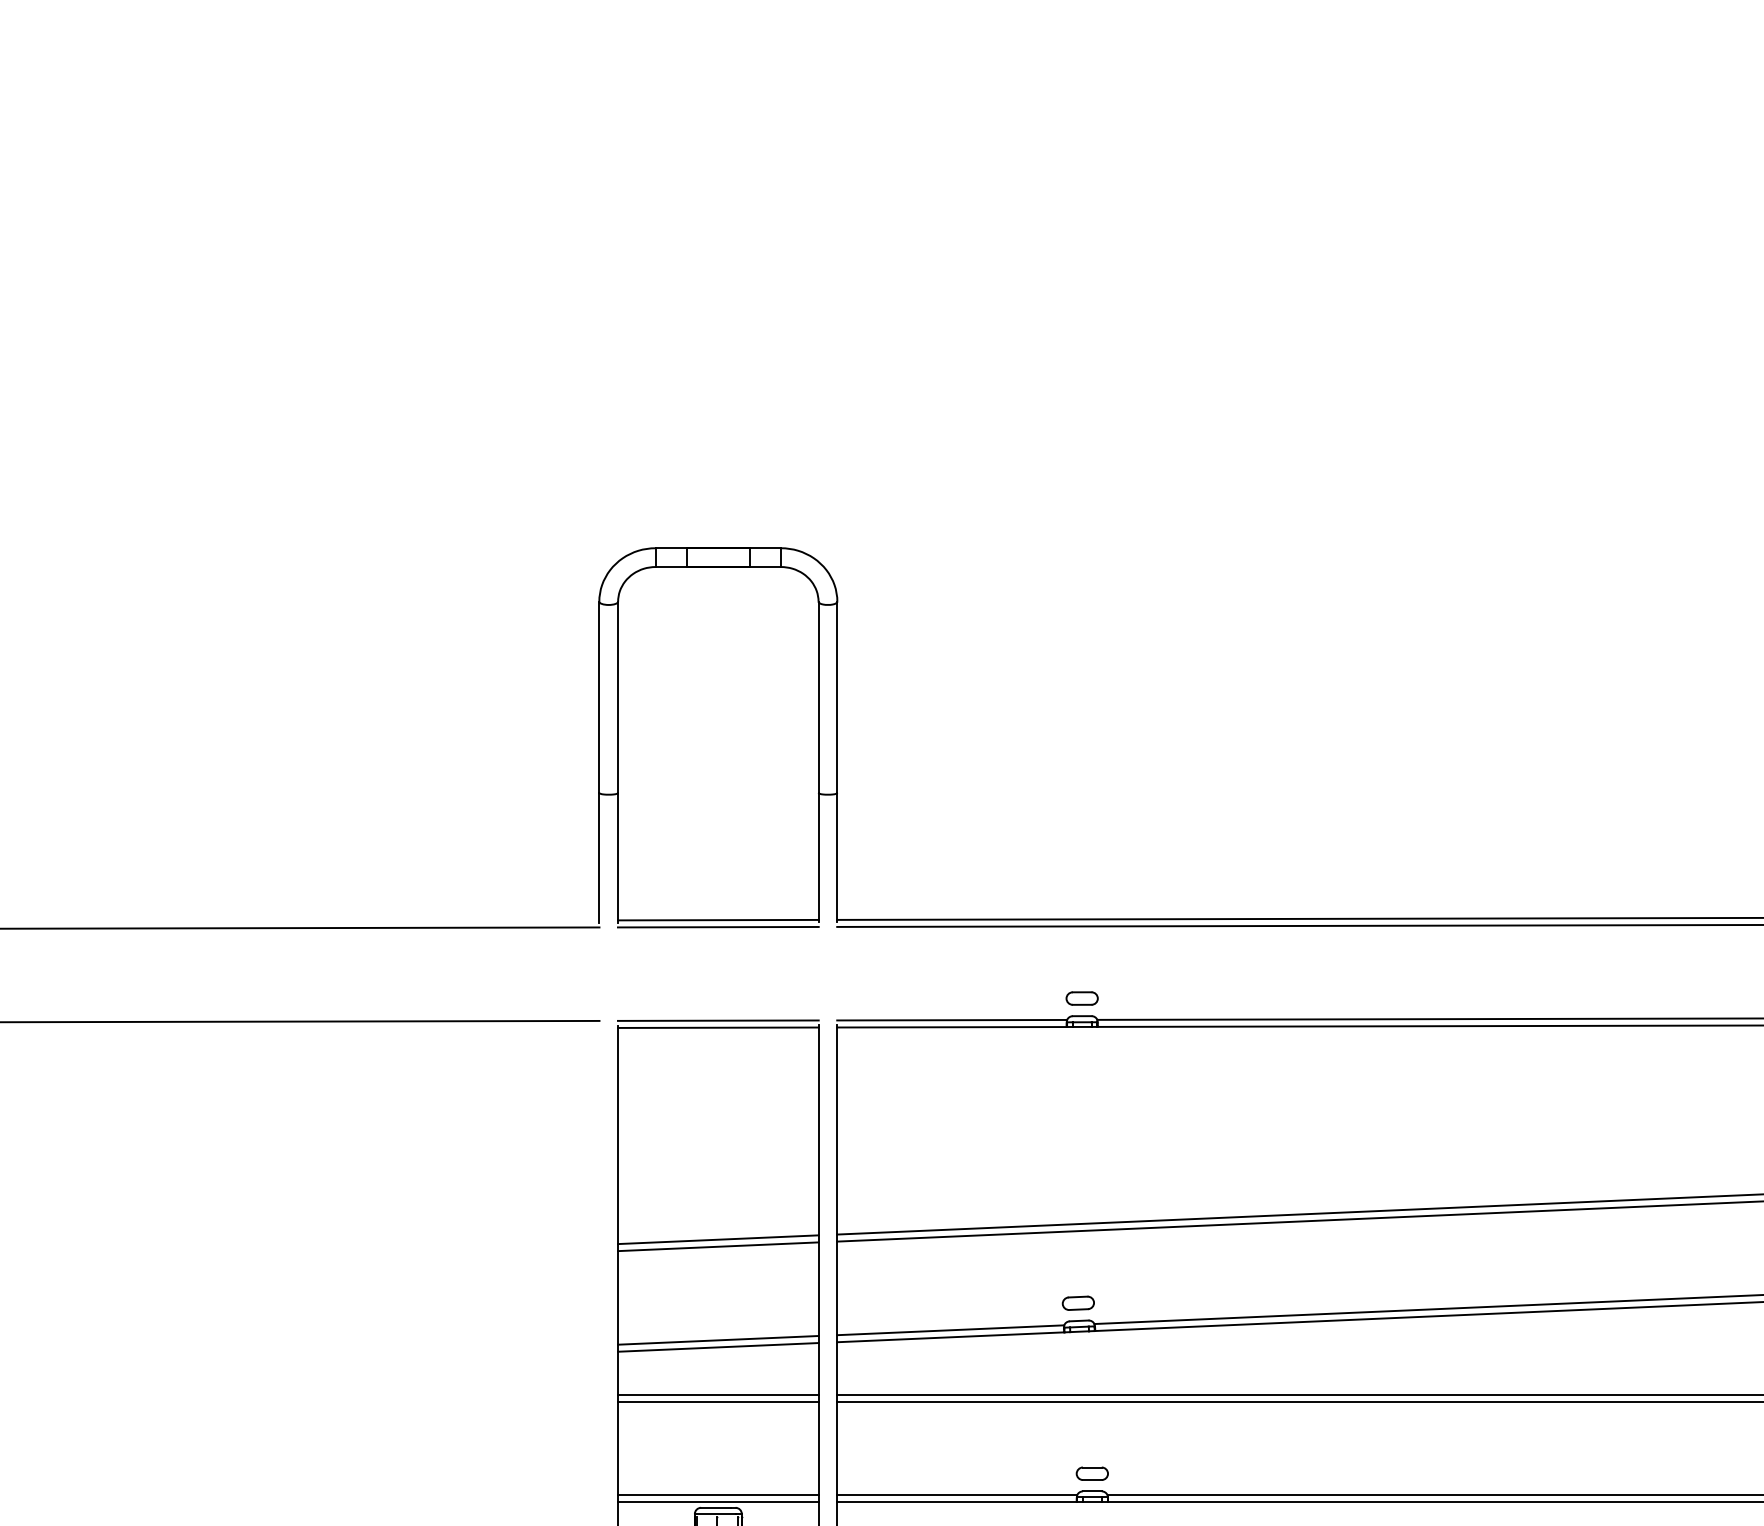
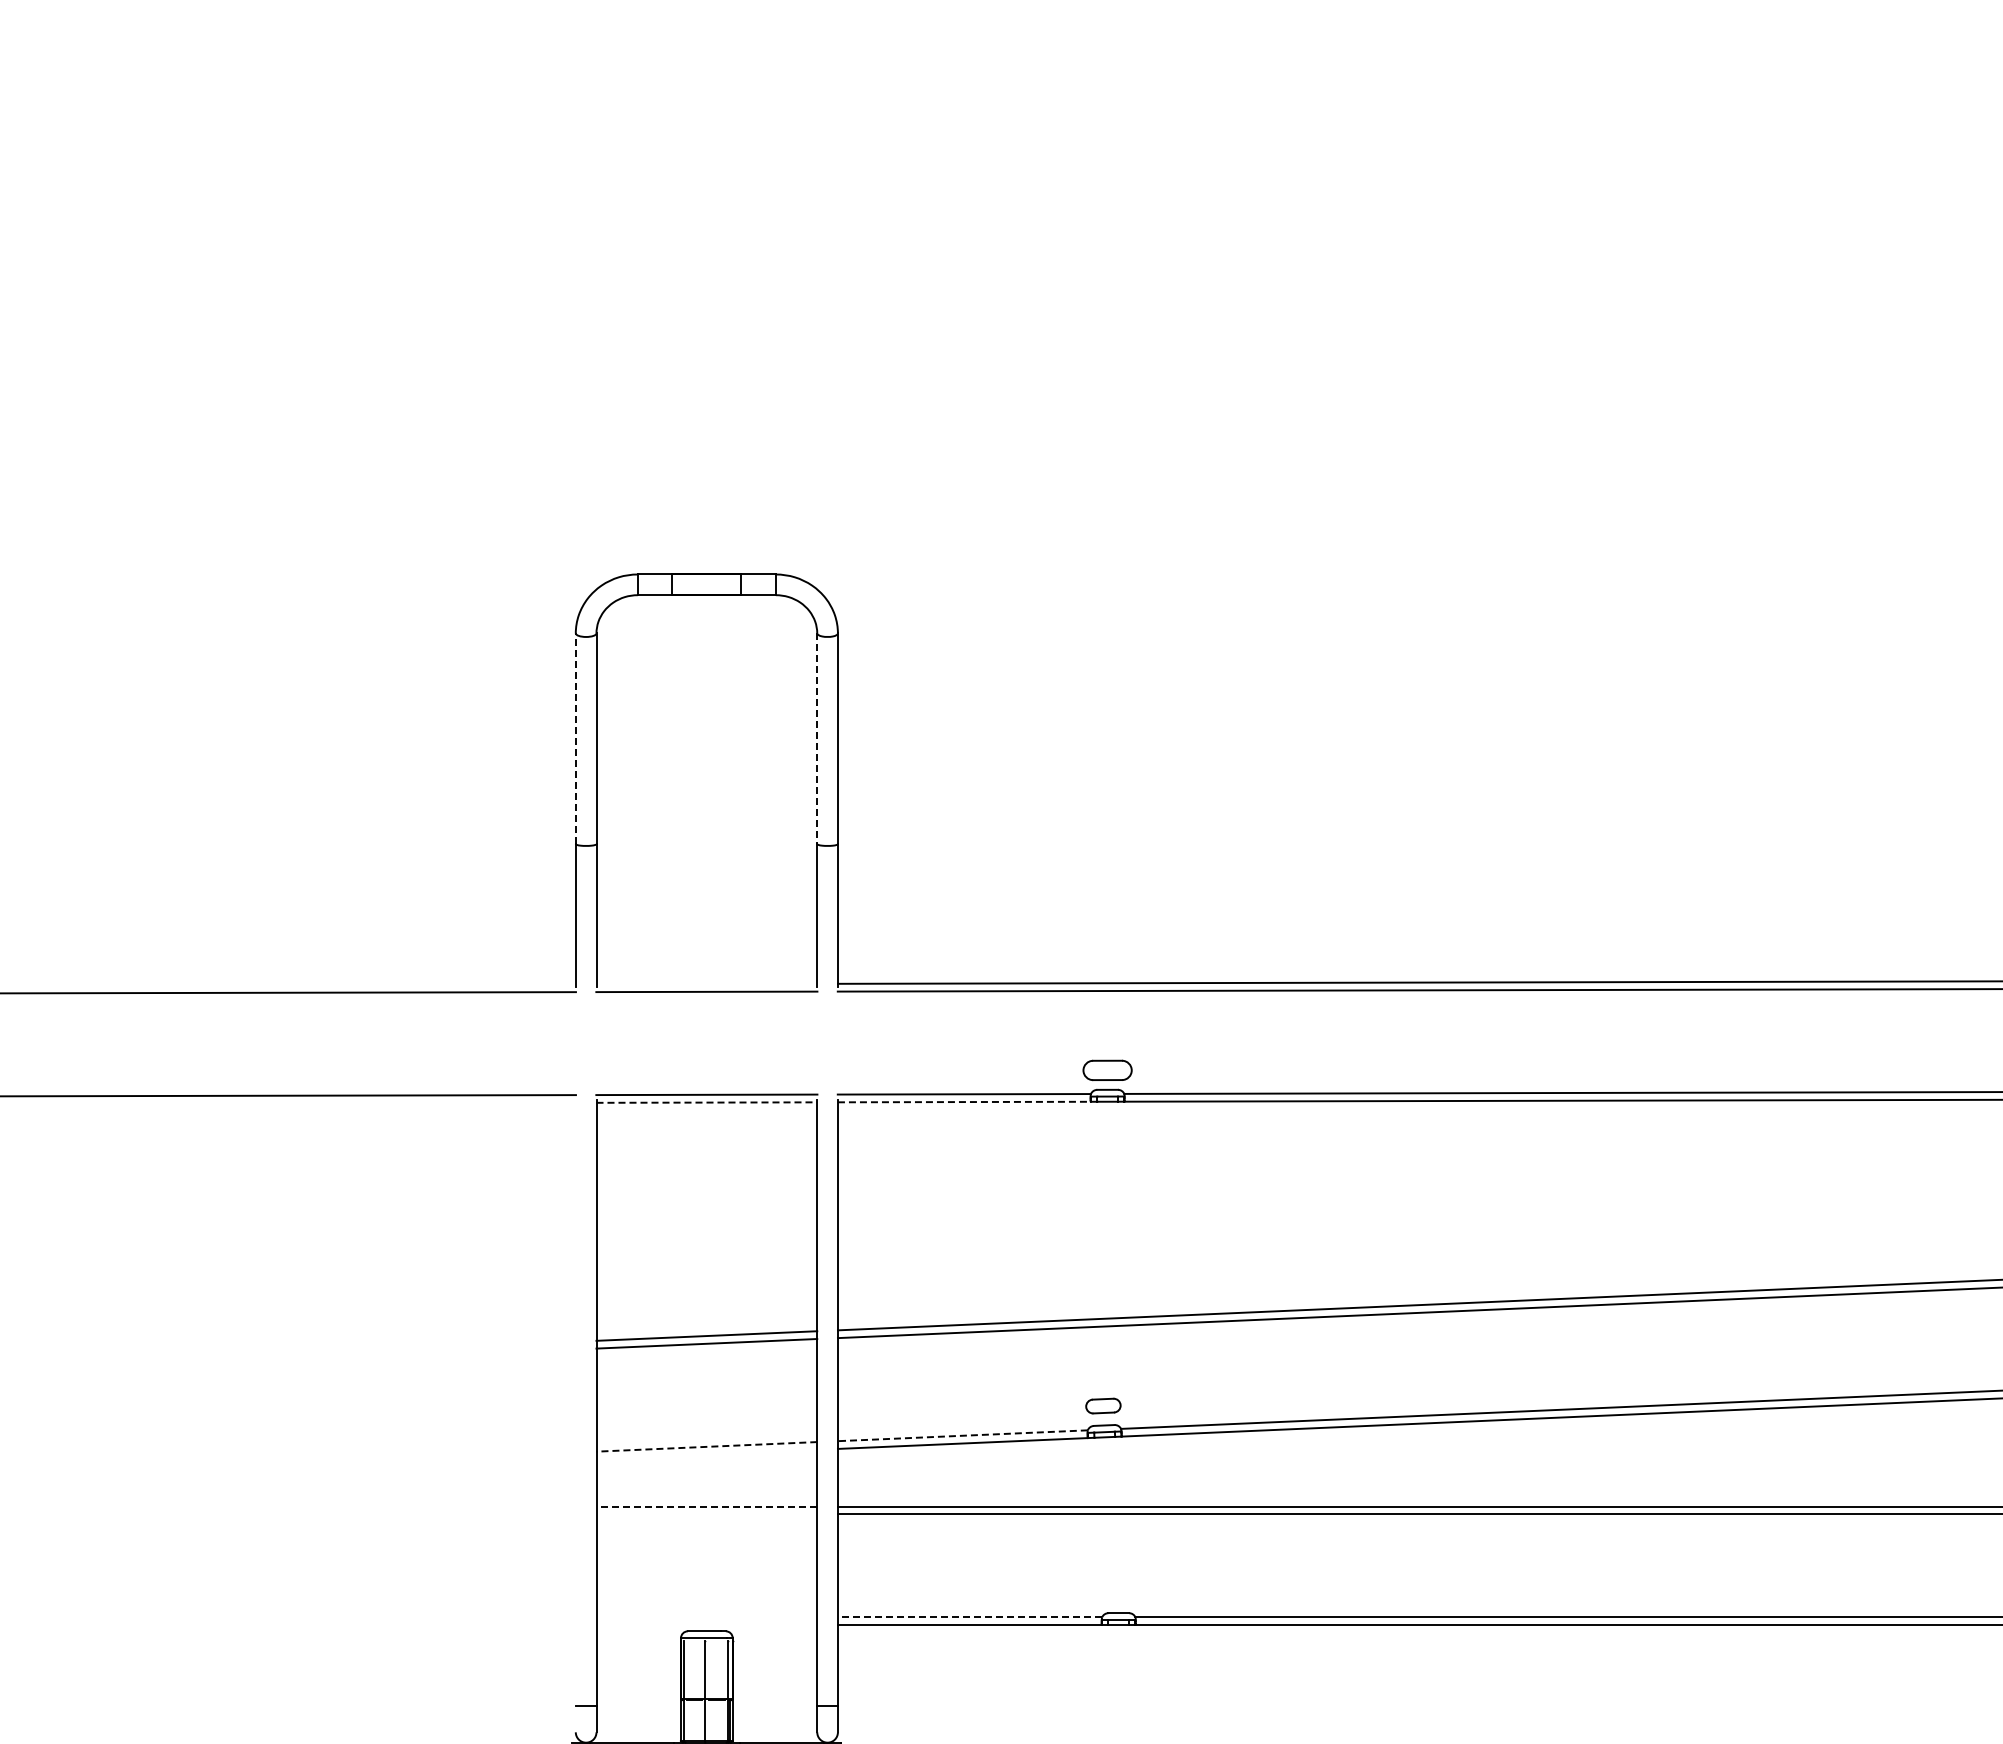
line: (599, 697) -> (575, 738), solid -> dashed
line: (818, 698) -> (817, 739), solid -> dashed
line: (718, 919) -> (706, 983), removed
part: (1082, 998) -> (1107, 1070), size x1.4
line: (718, 1027) -> (707, 1102), solid -> dashed
line: (952, 1027) -> (964, 1102), solid -> dashed
line: (950, 1330) -> (962, 1435), solid -> dashed
line: (718, 1340) -> (706, 1446), solid -> dashed
line: (718, 1347) -> (706, 1454), removed
line: (718, 1394) -> (706, 1506), solid -> dashed
line: (718, 1401) -> (706, 1514), removed
part: (1092, 1473) -> (1118, 1593), removed
line: (718, 1495) -> (706, 1617), removed
line: (956, 1495) -> (969, 1617), solid -> dashed
line: (718, 1502) -> (706, 1625), removed

